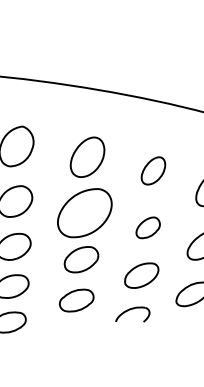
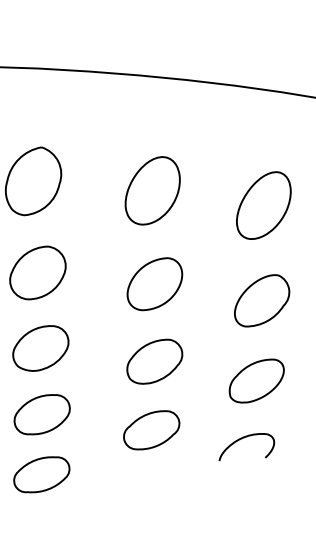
part: (153, 170) -> (263, 204), size x1.43
part: (84, 213) -> (154, 284), size x0.62
part: (147, 227) -> (260, 300), size x1.43

